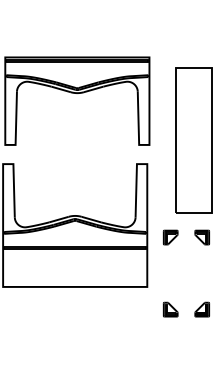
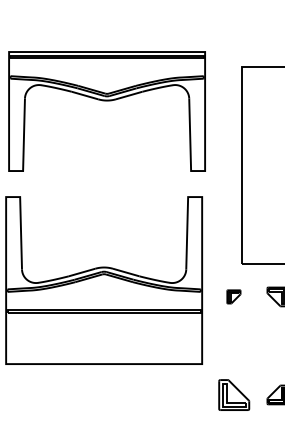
part: (170, 237) -> (233, 296), size x0.7
part: (170, 309) -> (233, 394), size x1.6

